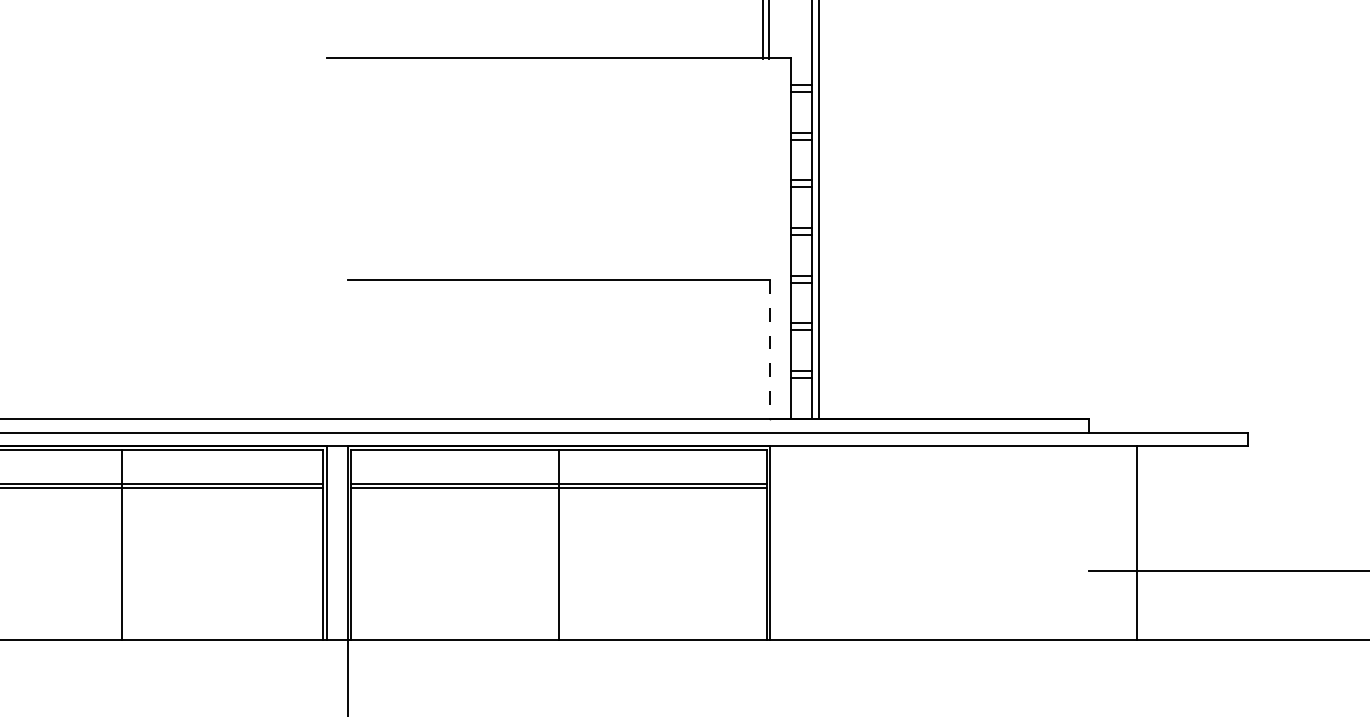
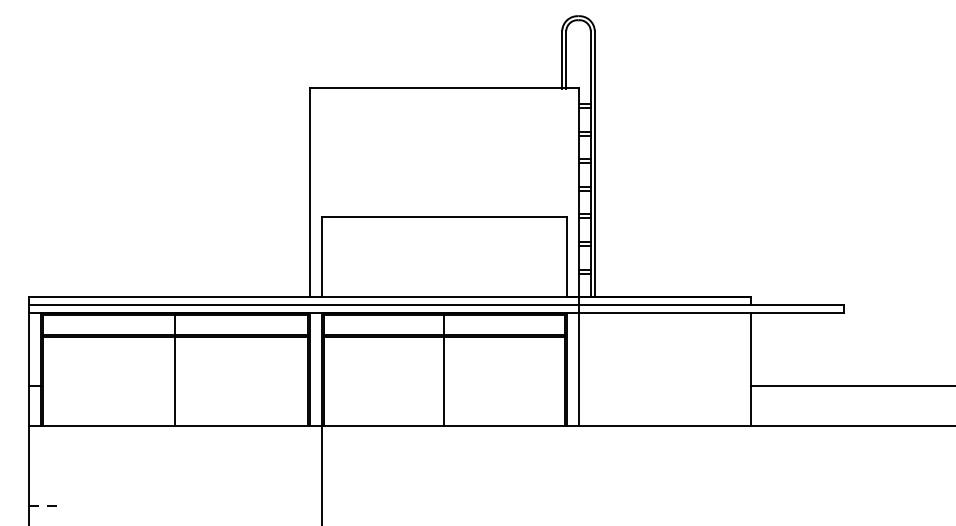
line: (326, 237) -> (309, 192), added
line: (347, 348) -> (321, 256), added
line: (769, 350) -> (566, 257), dashed -> solid
line: (790, 529) -> (578, 361), added
line: (1137, 543) -> (751, 369), moved
line: (122, 545) -> (175, 370), moved

